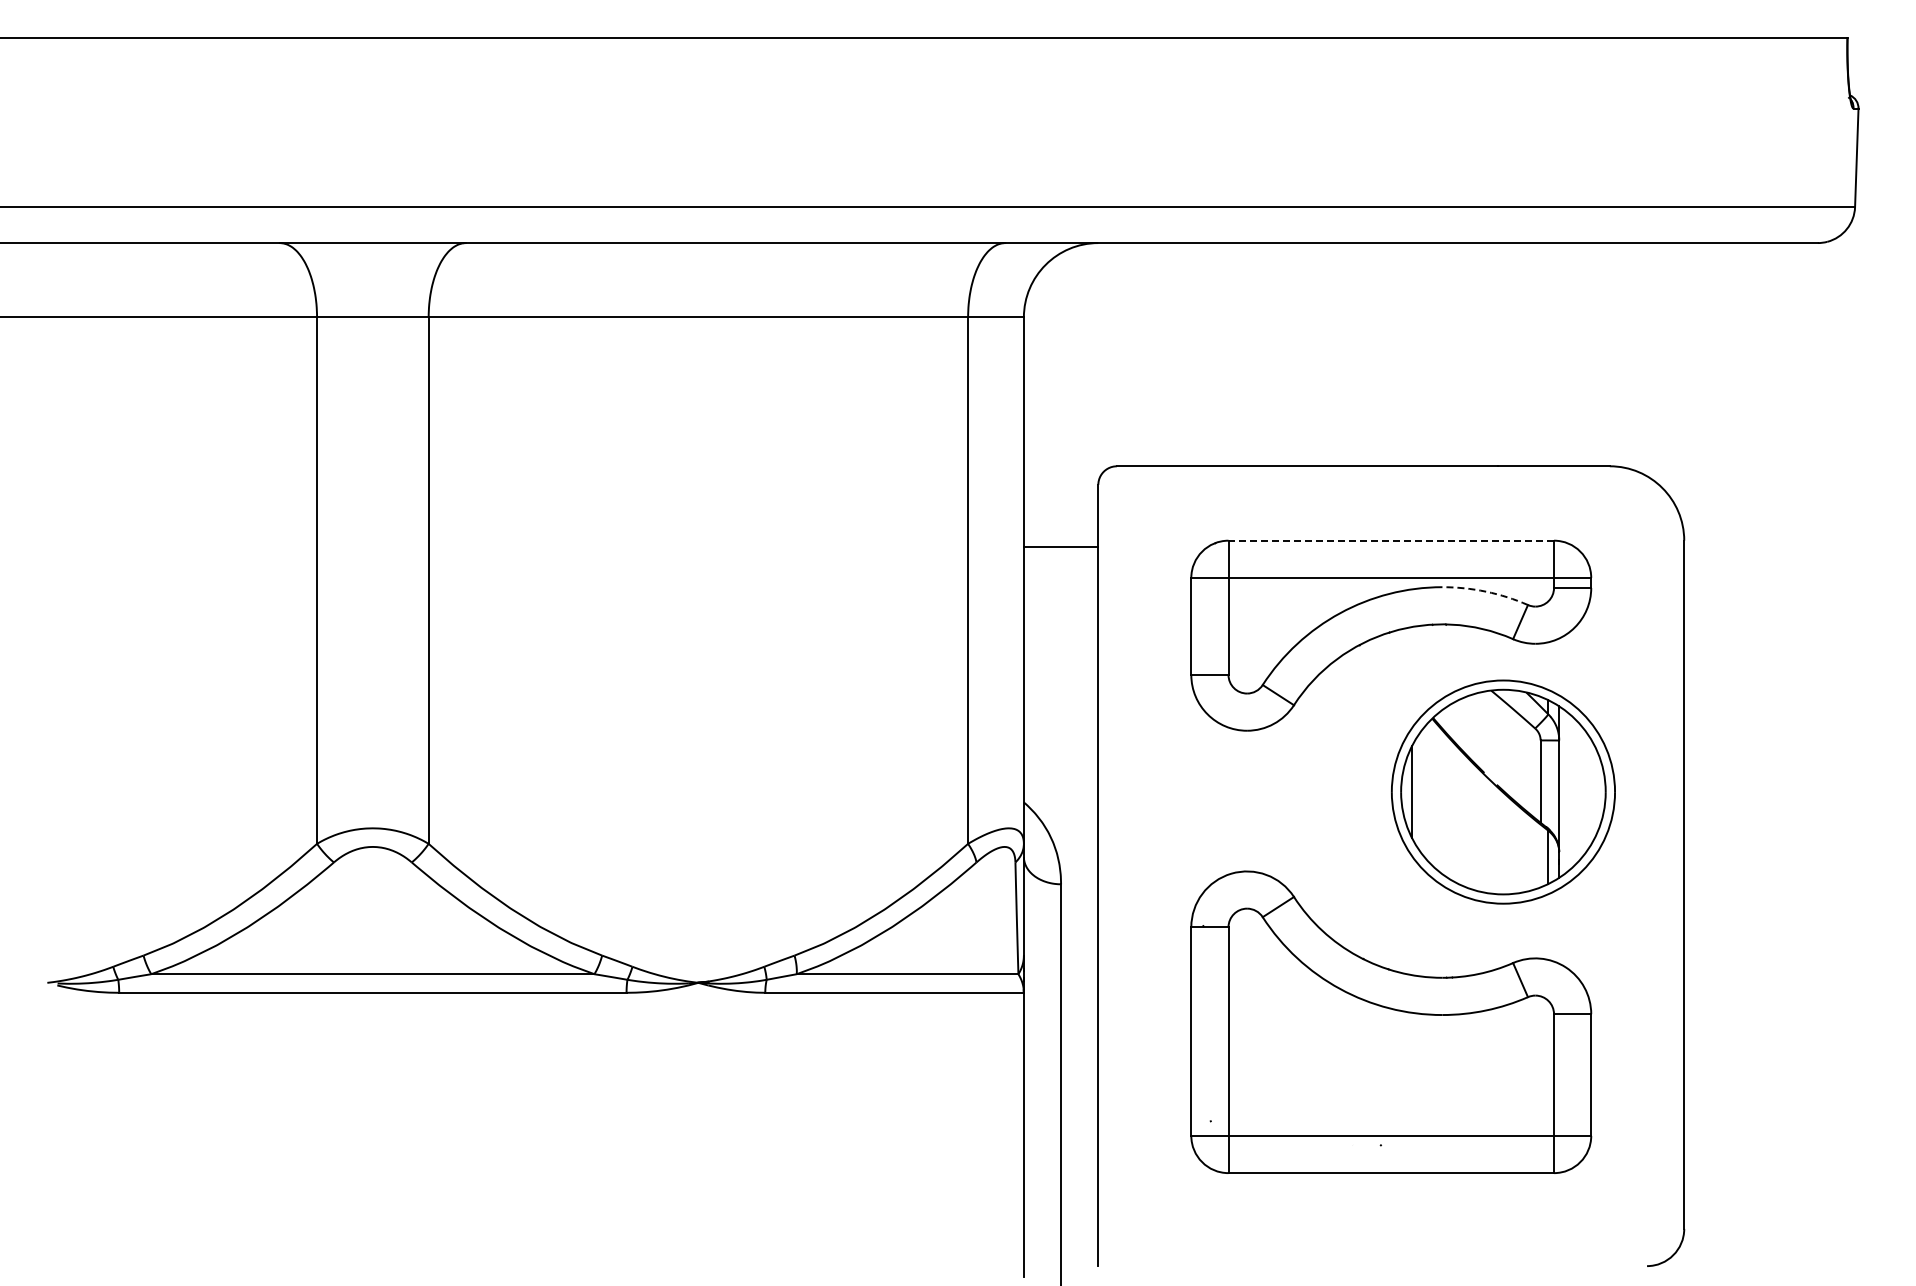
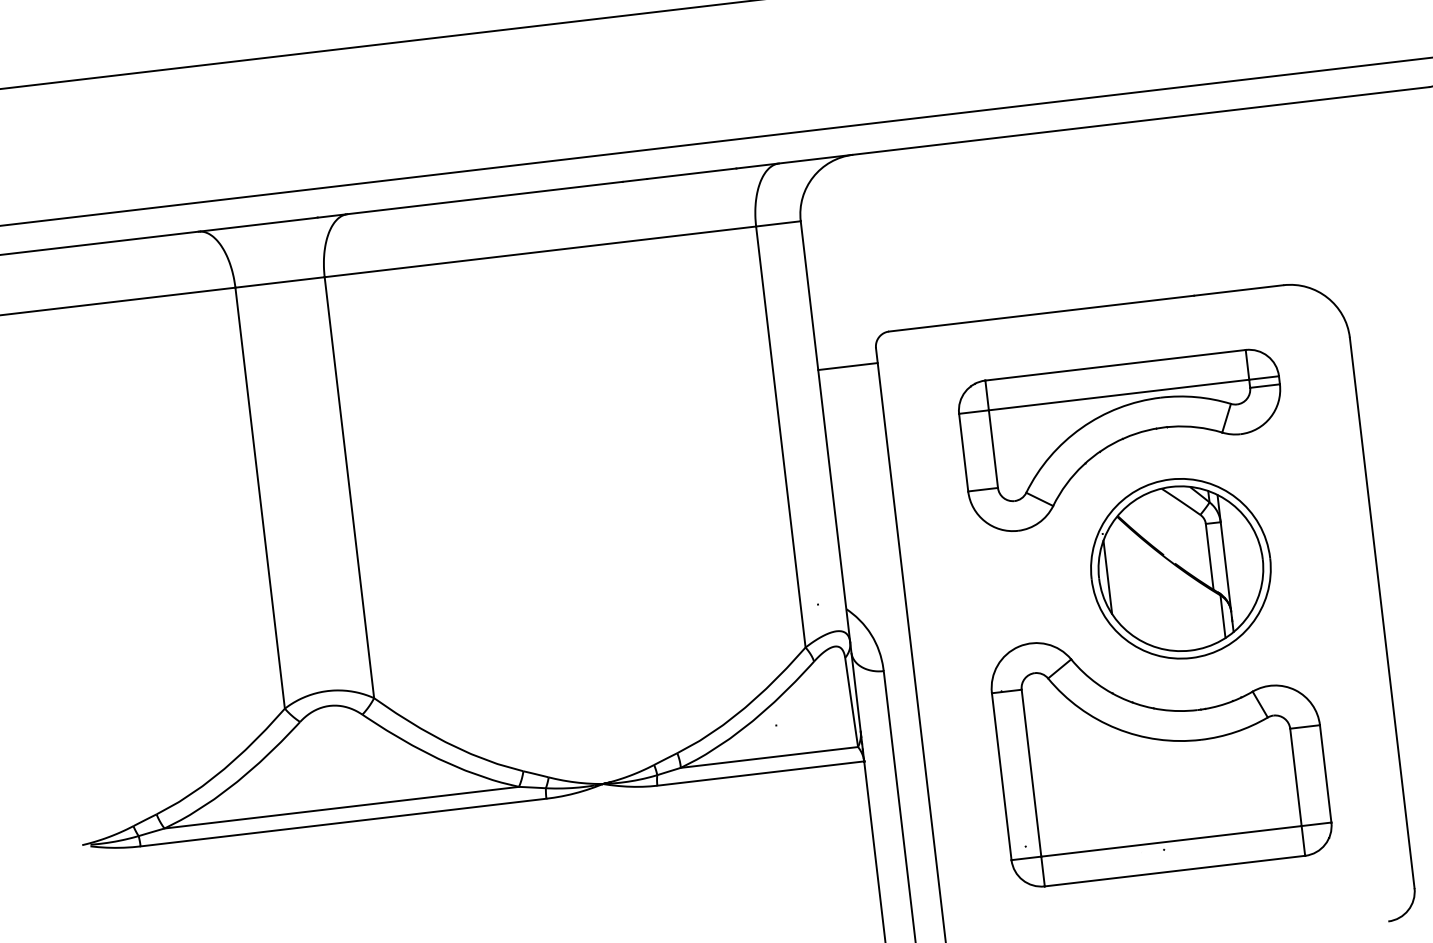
line: (1391, 540) -> (1115, 365), dashed -> solid
line: (1060, 547) -> (847, 366), moved
arc: (1486, 591) -> (1196, 396), dashed -> solid
part: (1503, 791) -> (1180, 568), moved

